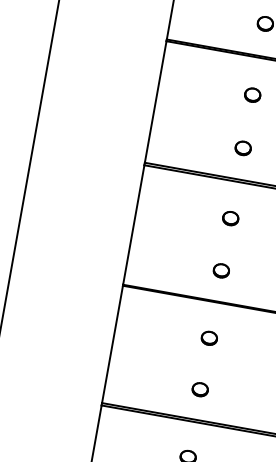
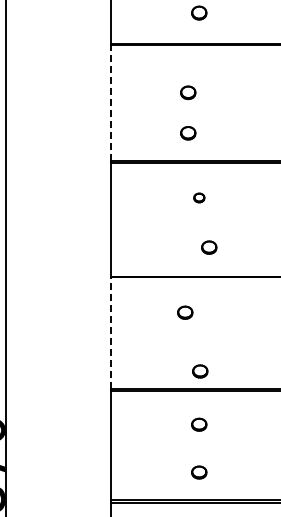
part: (252, 94) -> (188, 92), moved
line: (156, 101) -> (111, 102), solid -> dashed
part: (243, 148) -> (188, 133), moved
part: (231, 218) -> (199, 197), size x0.7
part: (221, 270) -> (209, 247), moved
part: (209, 338) -> (185, 312), moved
line: (112, 344) -> (111, 333), solid -> dashed
part: (200, 389) -> (200, 371), moved

